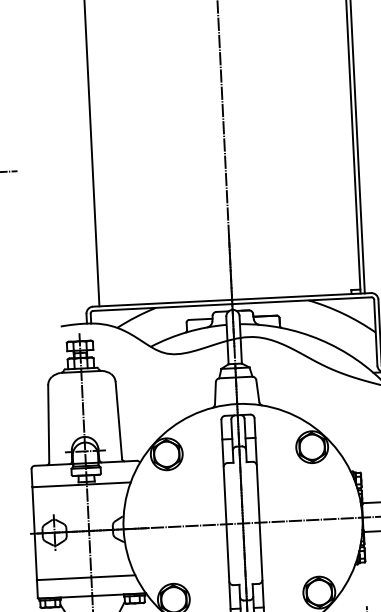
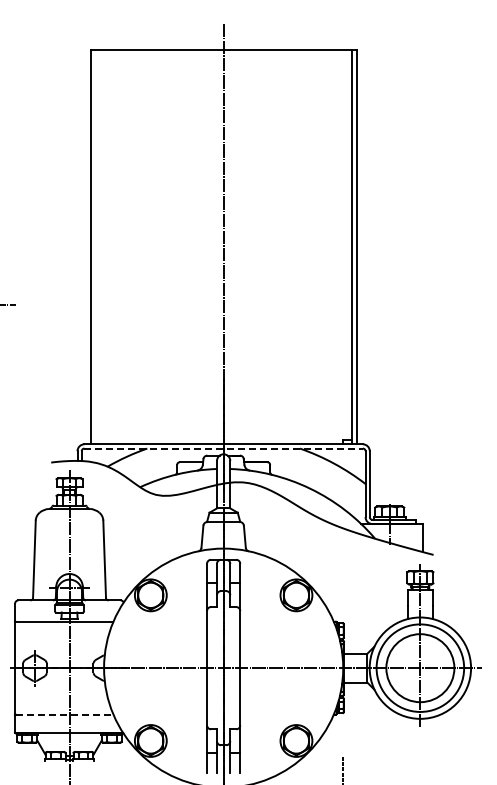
line: (233, 304) -> (224, 448), solid -> dashed
line: (86, 577) -> (64, 714), solid -> dashed

